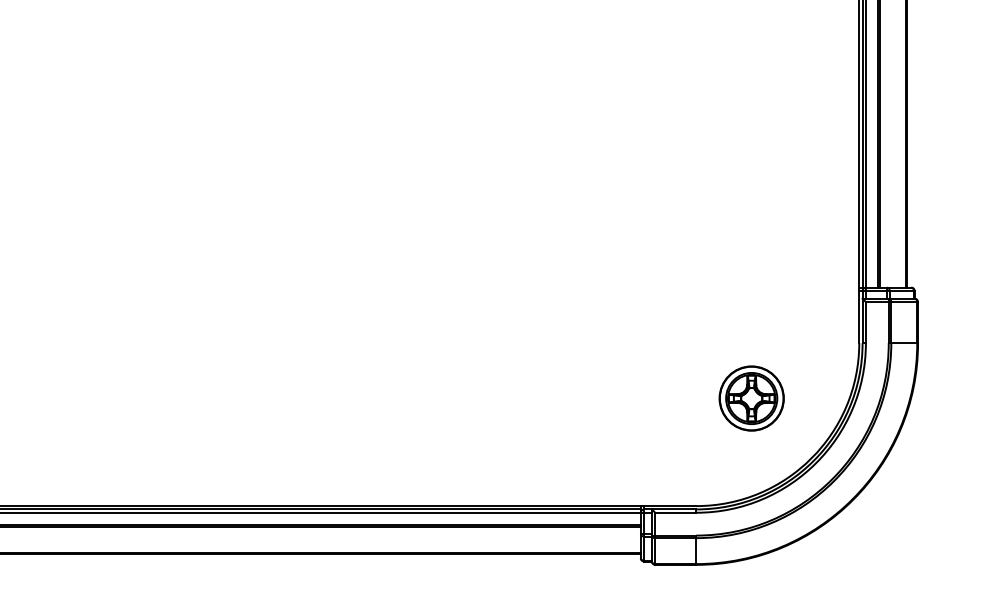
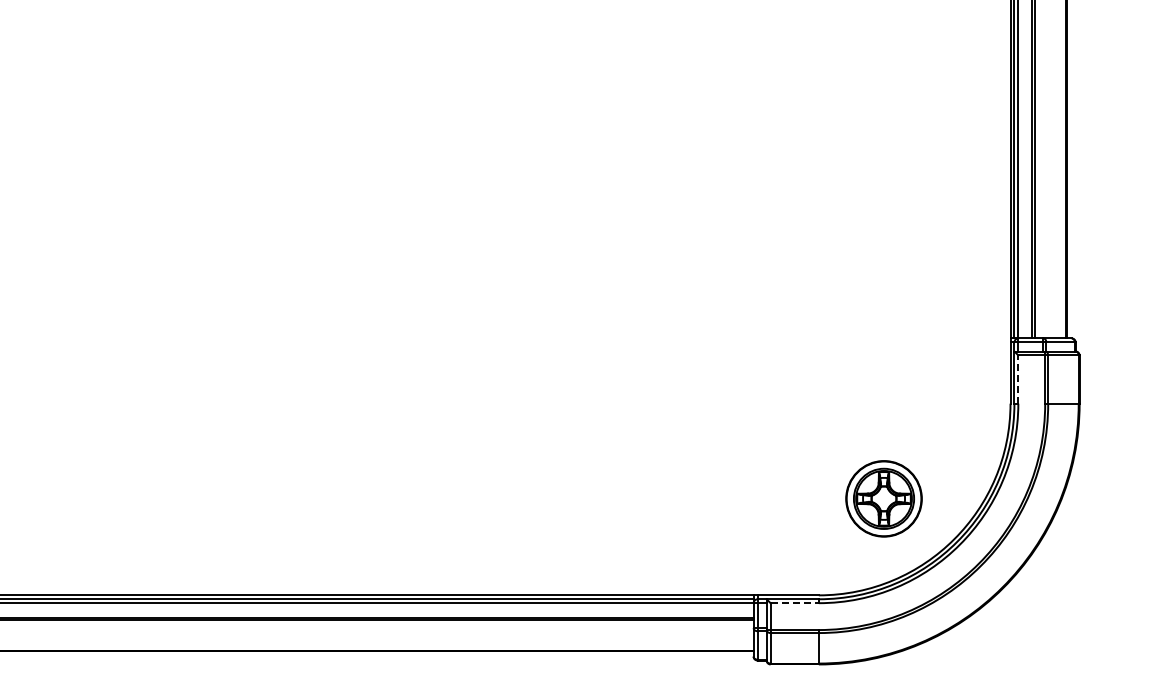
line: (866, 322) -> (1018, 379), solid -> dashed
part: (751, 398) -> (883, 498), moved
line: (676, 513) -> (795, 603), solid -> dashed

